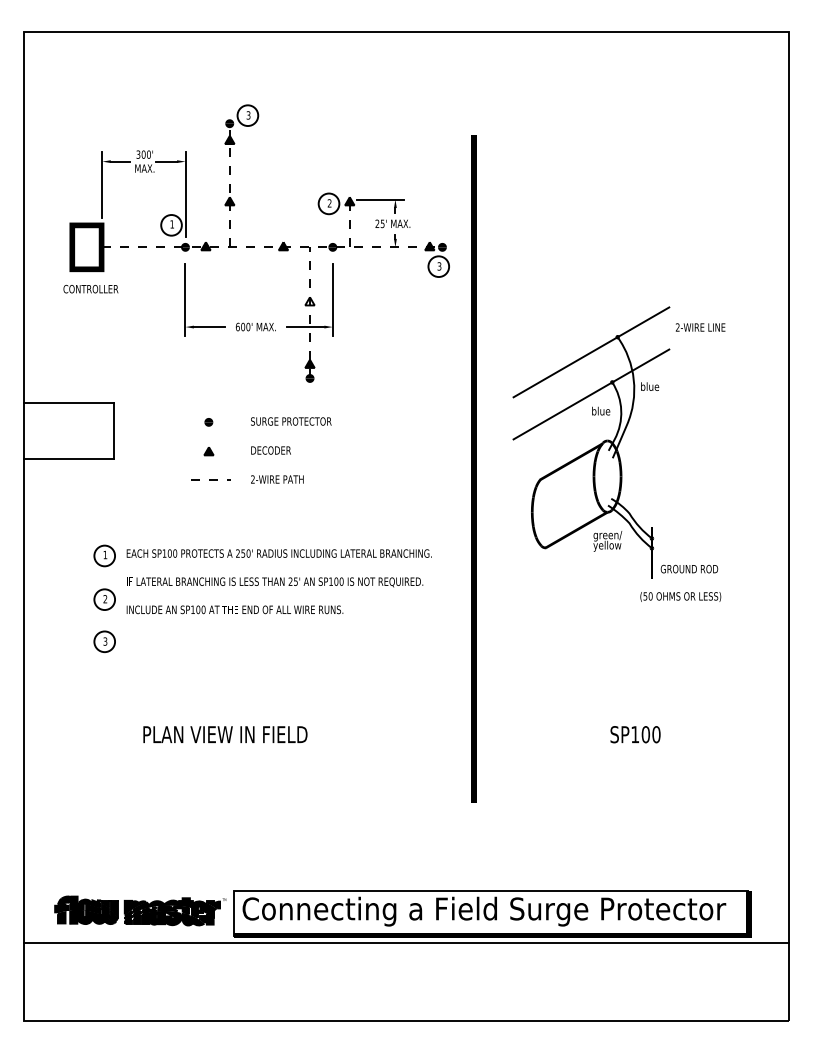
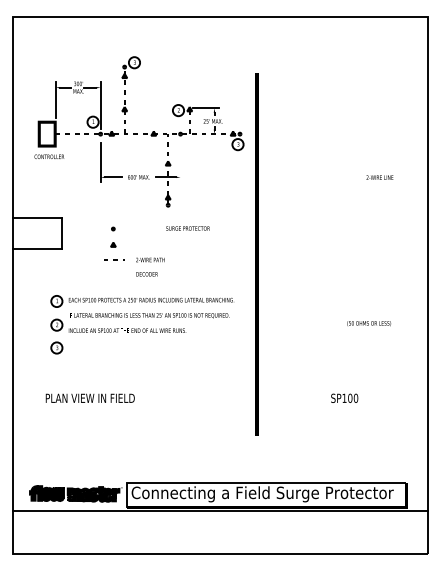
line: (332, 299) -> (180, 162), removed
text: (290, 421) -> (187, 228), moved
part: (614, 441) -> (333, 239), removed
text: (270, 450) -> (146, 274), moved
text: (223, 733) -> (89, 397), moved

